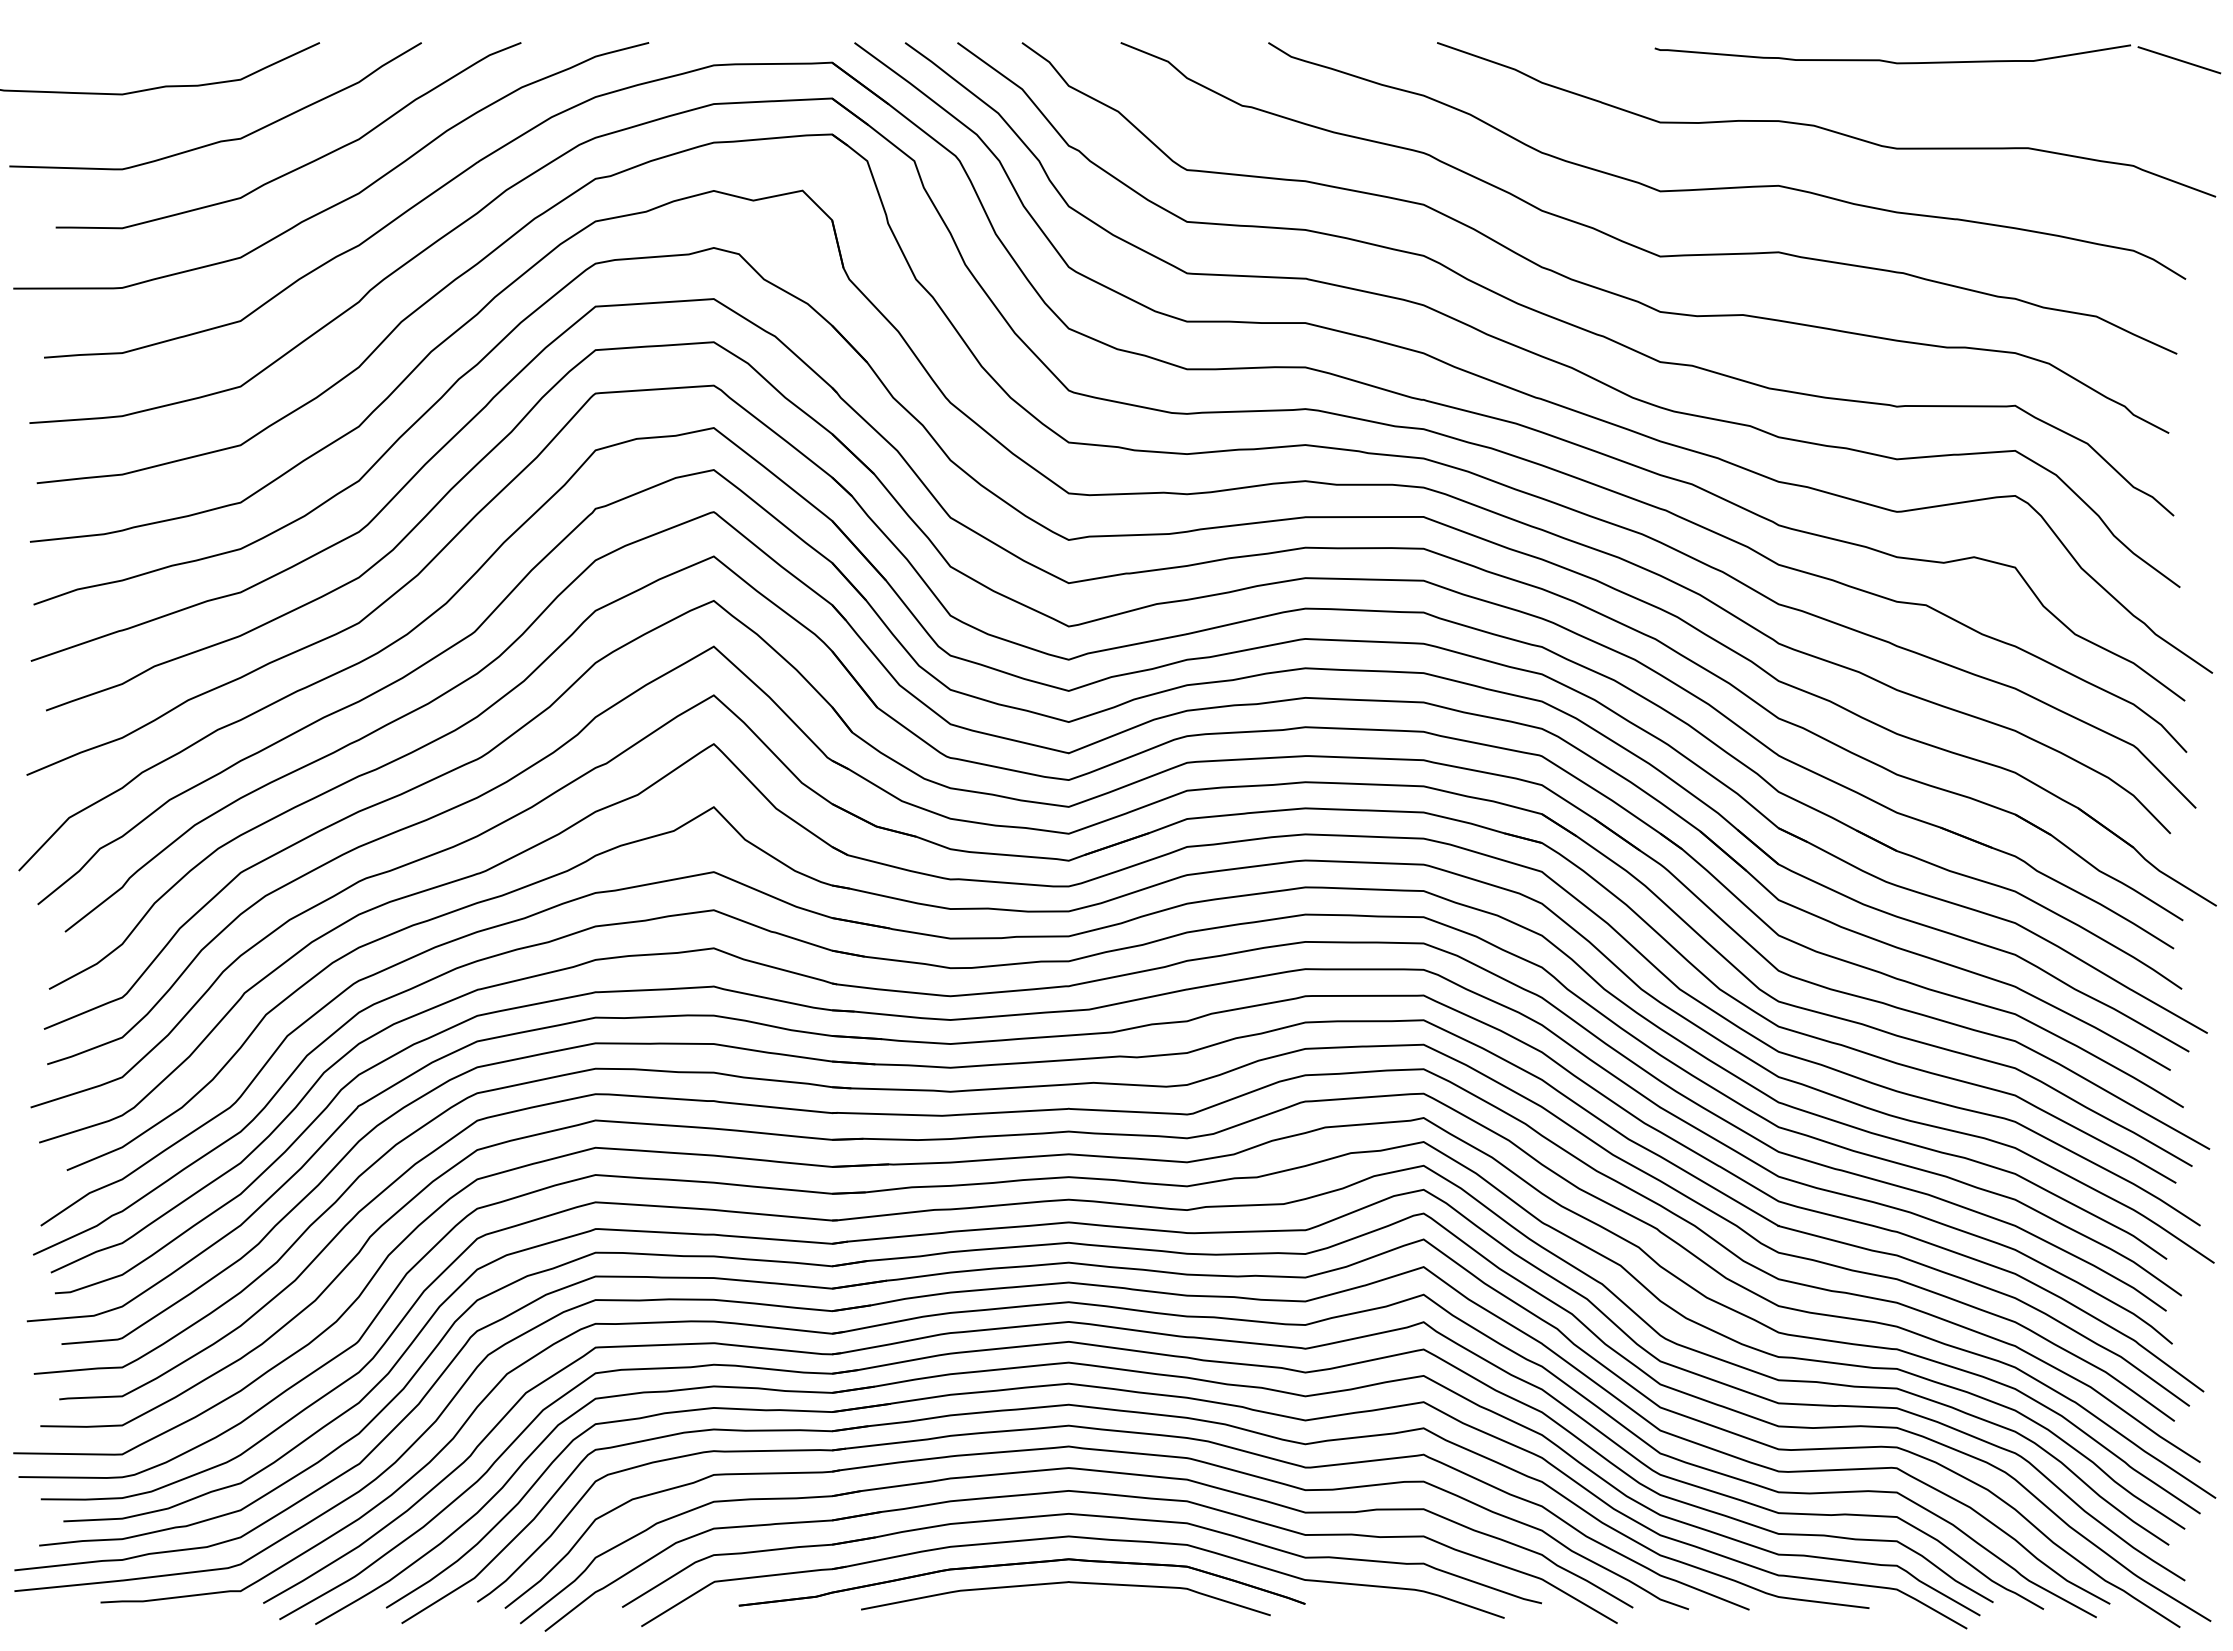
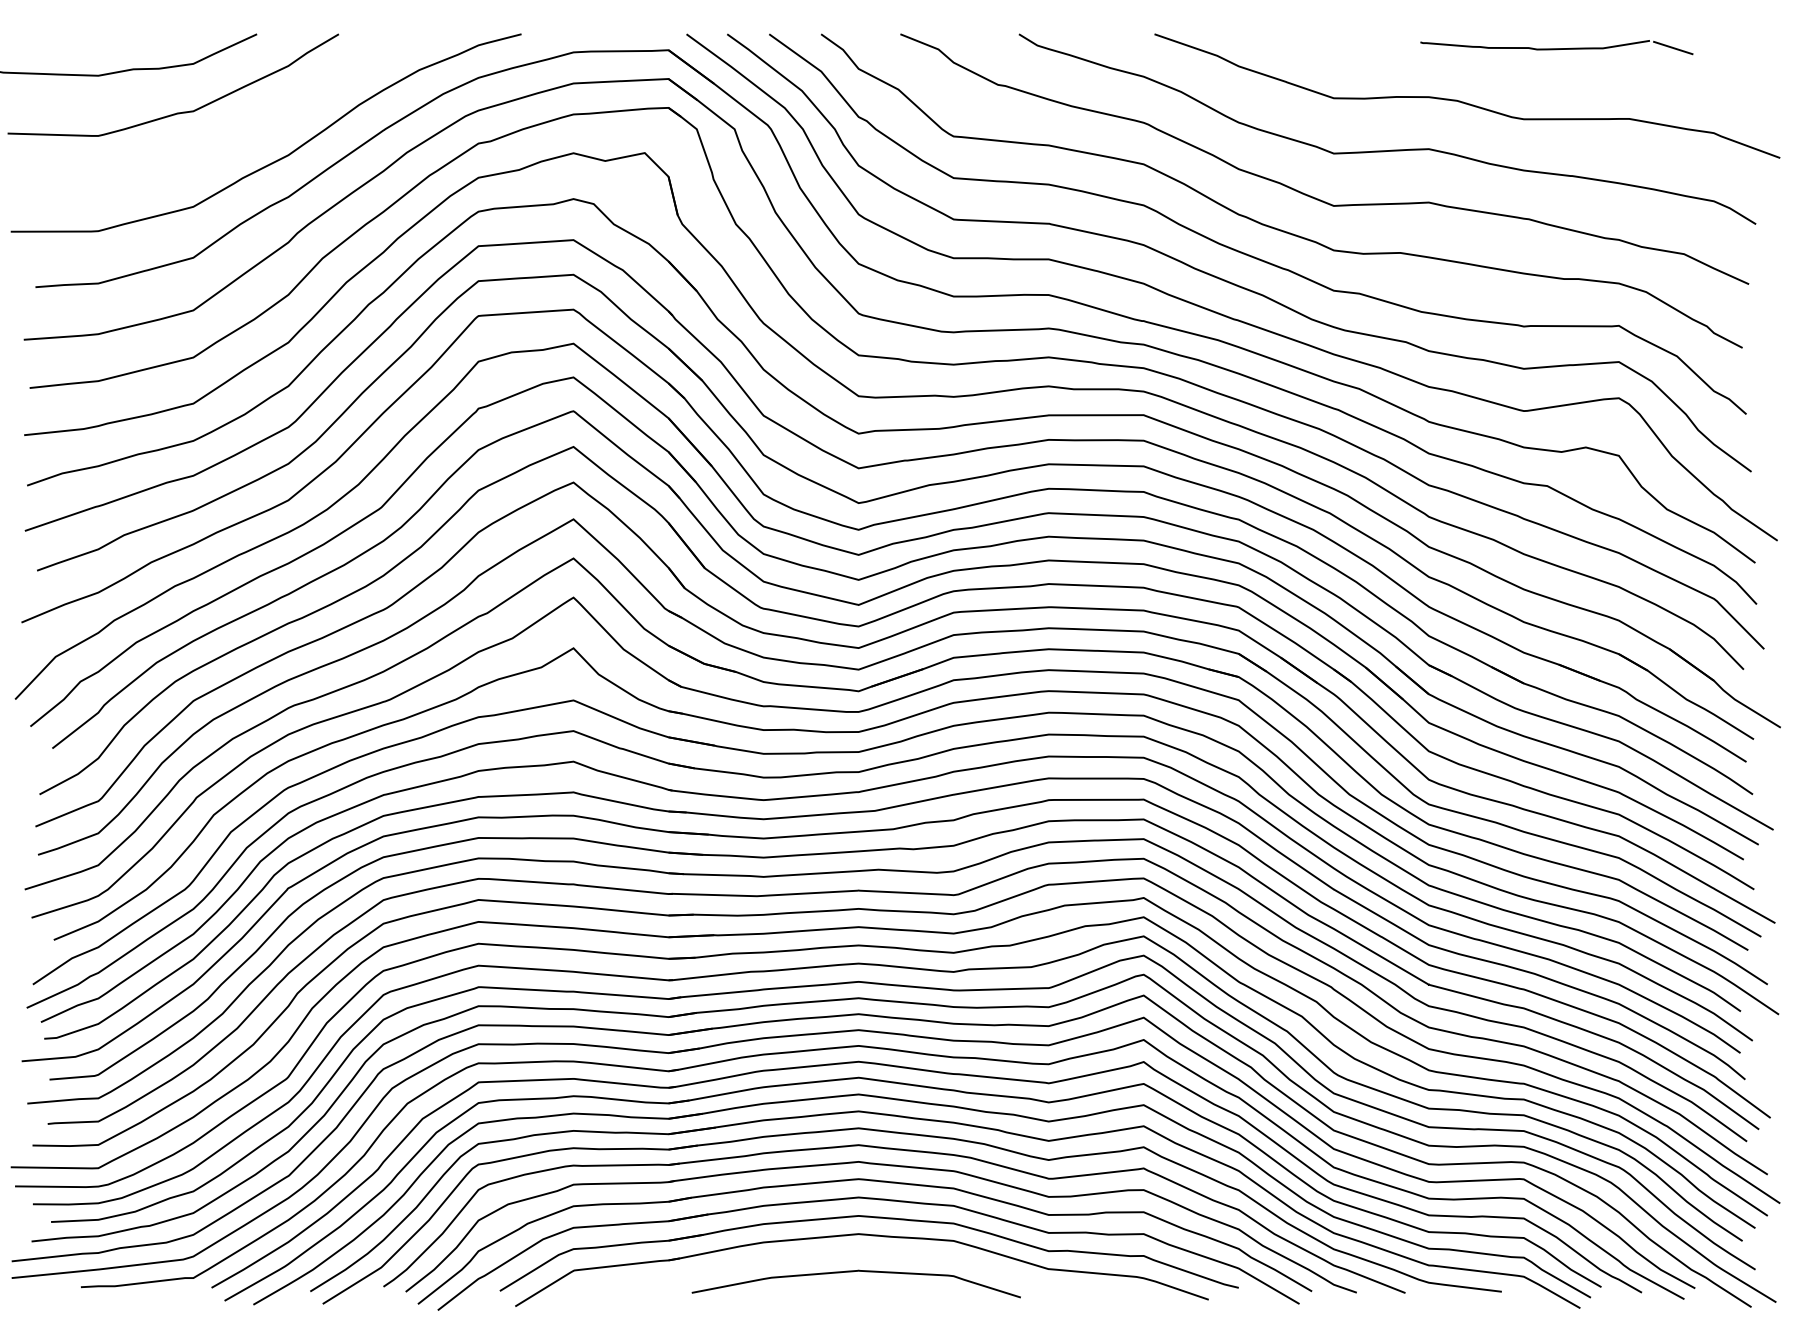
part: (1937, 59) -> (1556, 47), size x0.6
curve: (302, 165) -> (243, 132), removed
part: (1021, 1564) -> (820, 1256), removed

